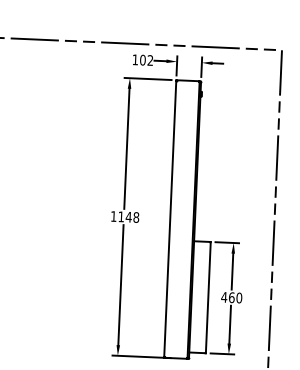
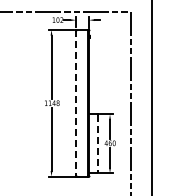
line: (171, 219) -> (76, 103), solid -> dashed
line: (207, 298) -> (97, 144), solid -> dashed

